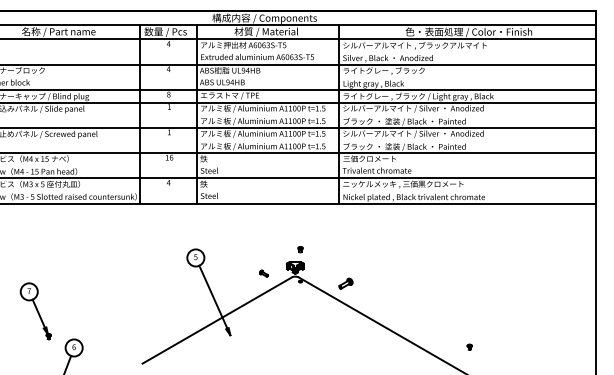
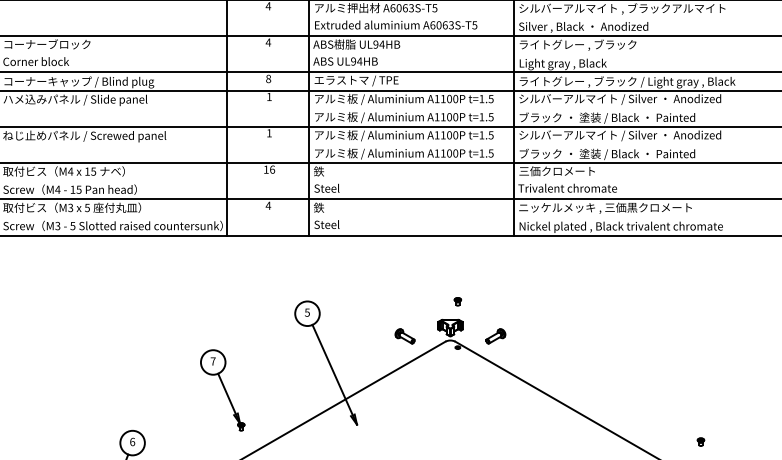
part: (263, 273) -> (404, 336), size x1.67
part: (345, 283) -> (495, 336), moved
part: (35, 311) -> (222, 390), moved

